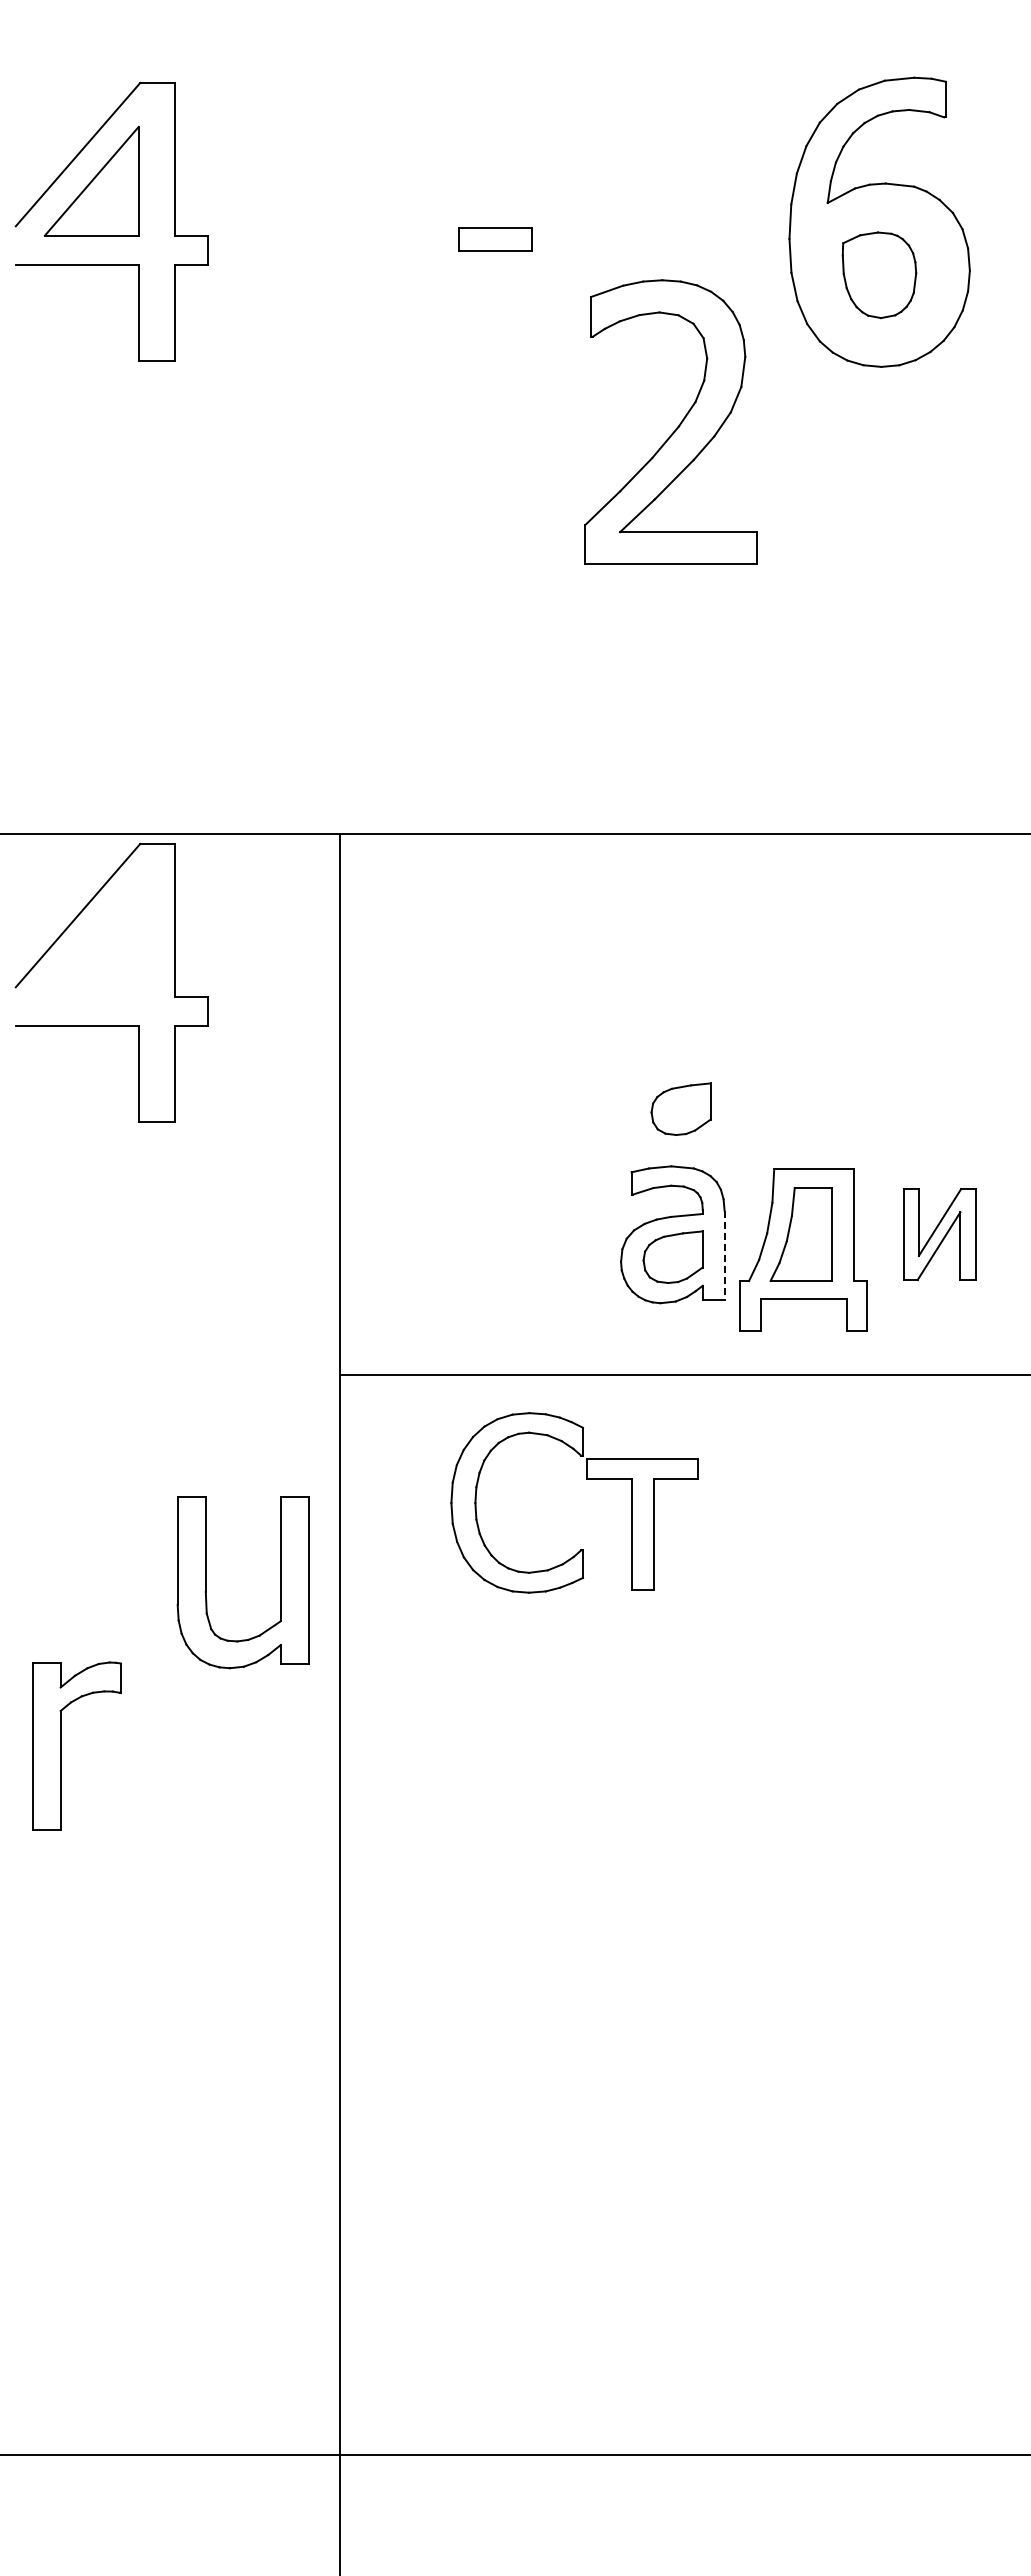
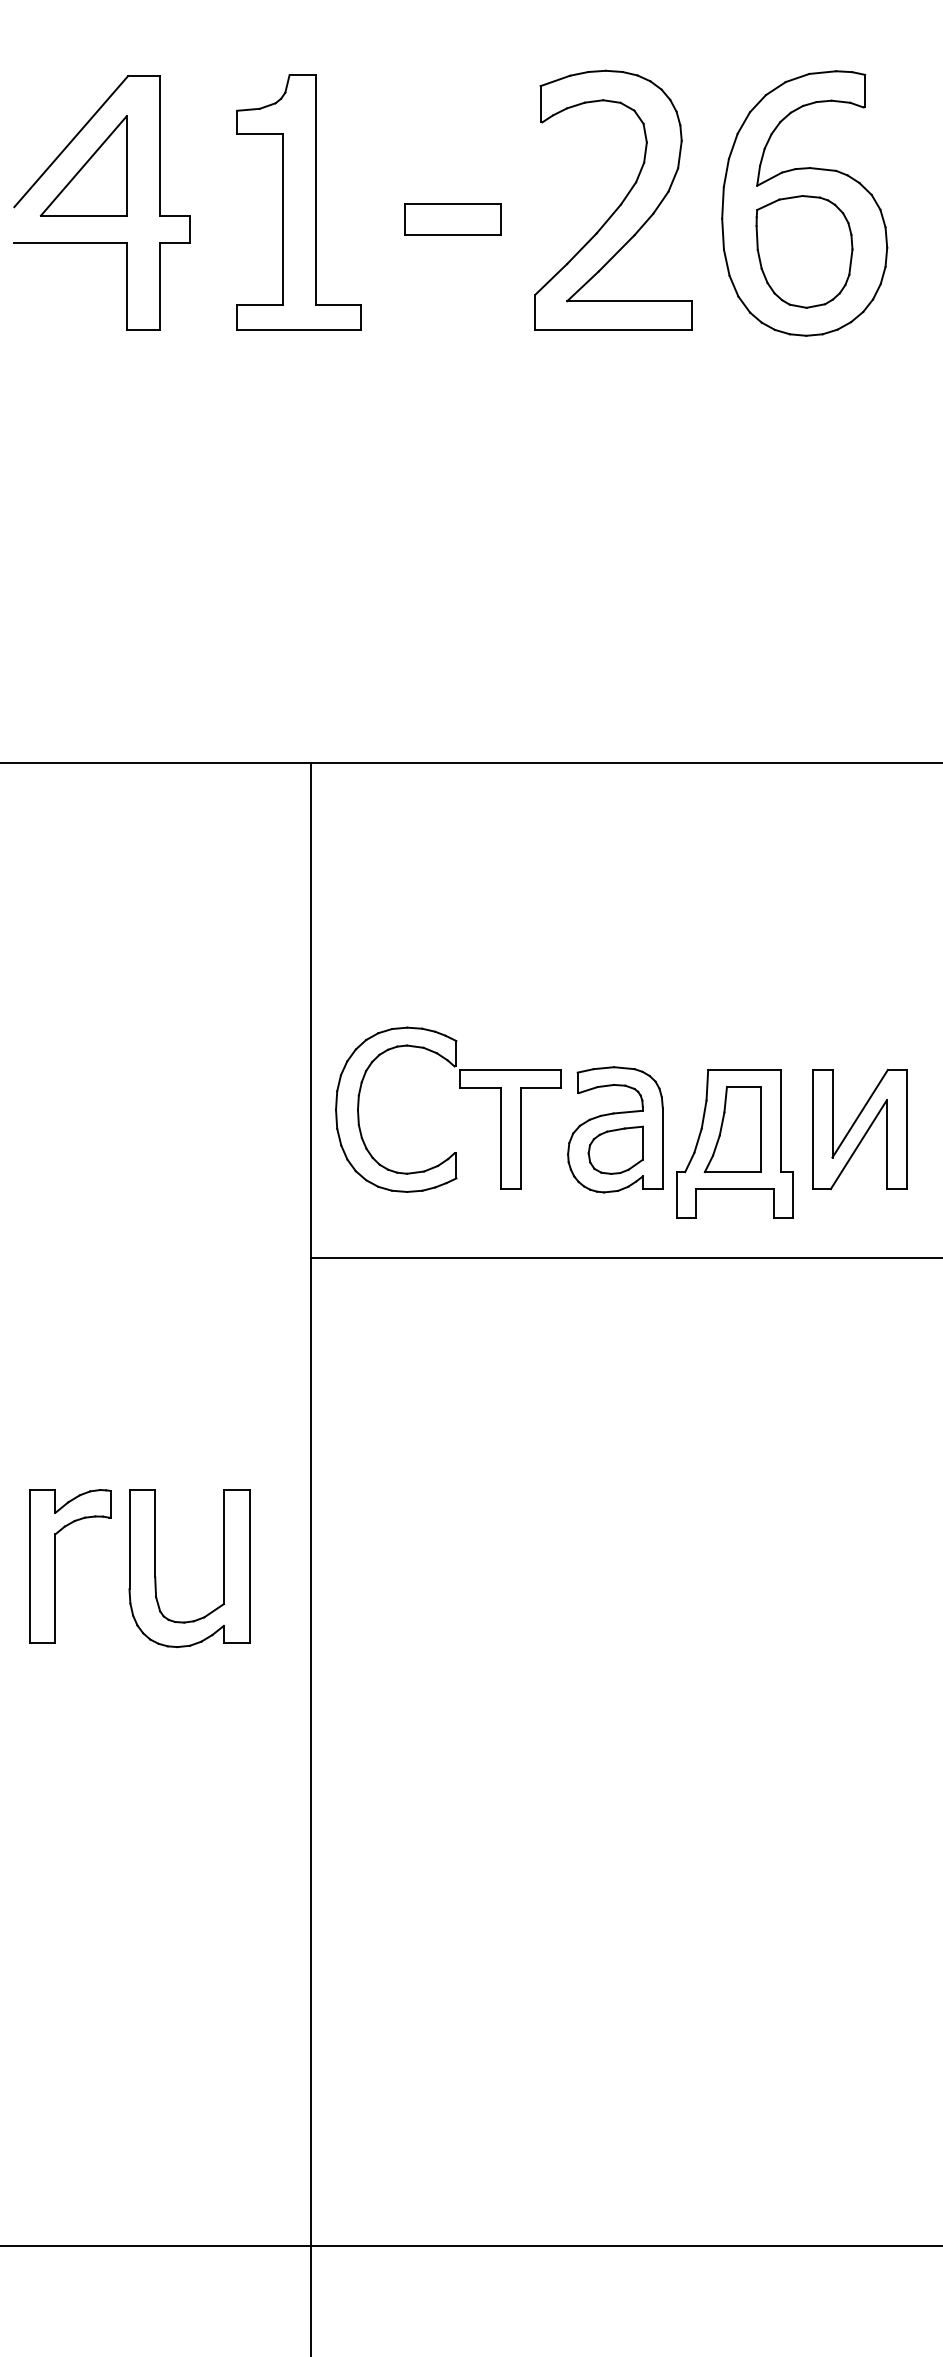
part: (326, 221) -> (298, 202), added
part: (495, 239) -> (453, 219), size x1.43
part: (879, 275) -> (804, 252), size x1.43
part: (676, 427) -> (618, 205), moved
part: (111, 1025) -> (101, 938), removed
part: (680, 1108) -> (622, 1014), removed
part: (939, 1234) -> (859, 1129), size x1.43
line: (724, 1255) -> (662, 1148), dashed -> solid
part: (586, 1479) -> (459, 1088), moved
part: (206, 1582) -> (155, 1568), moved
part: (61, 1745) -> (56, 1565), moved

